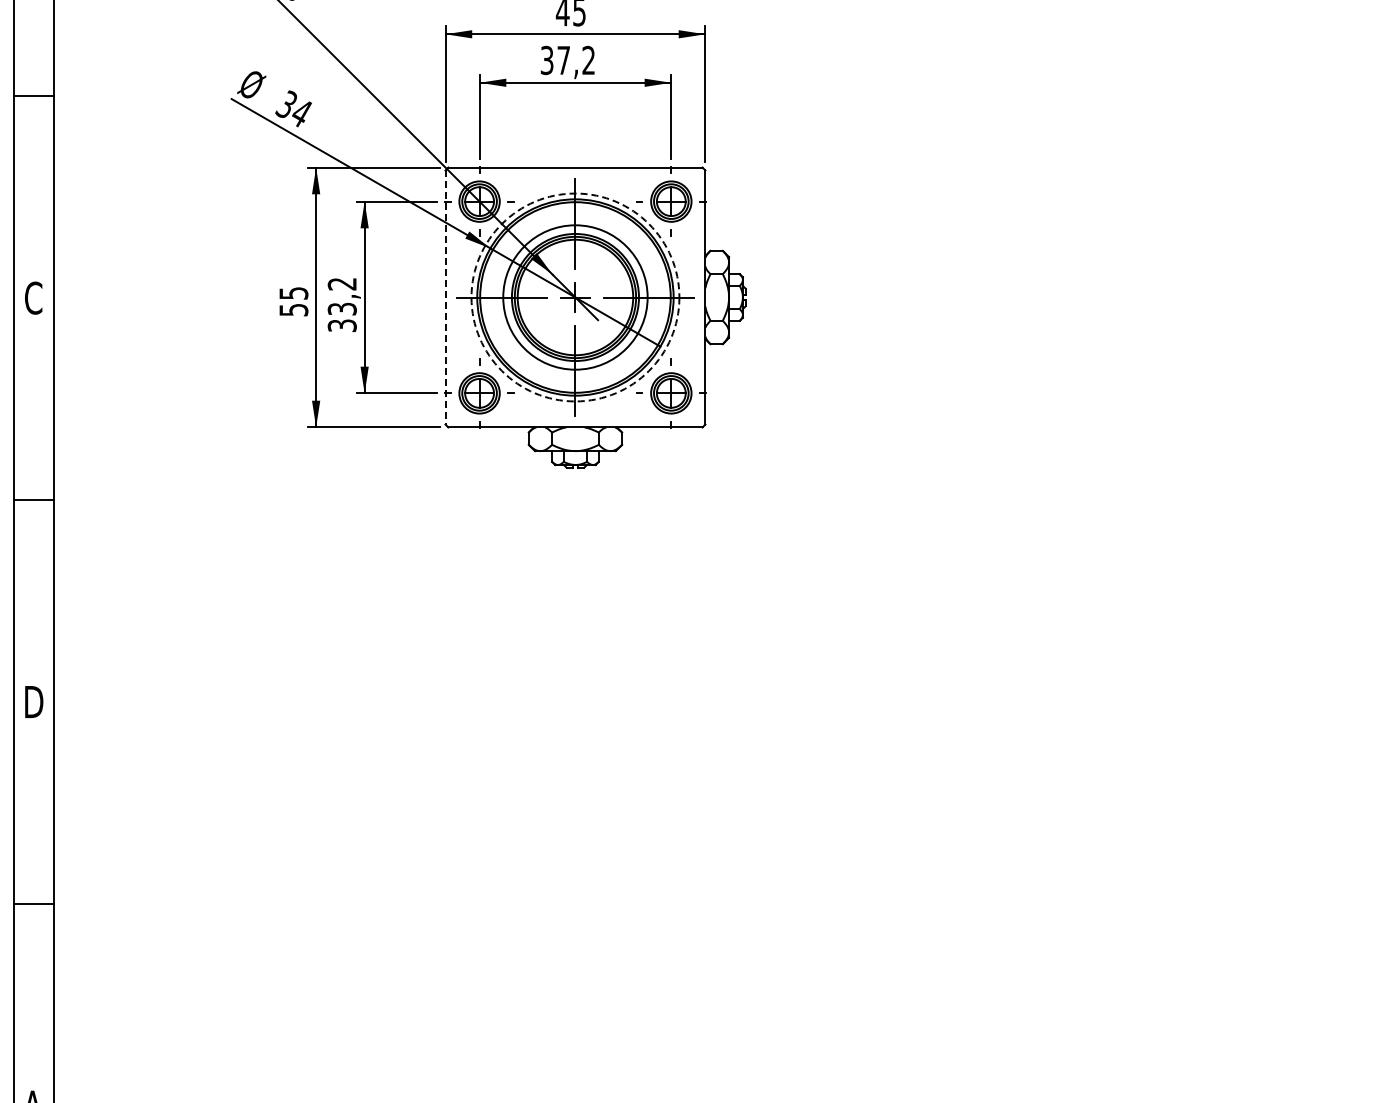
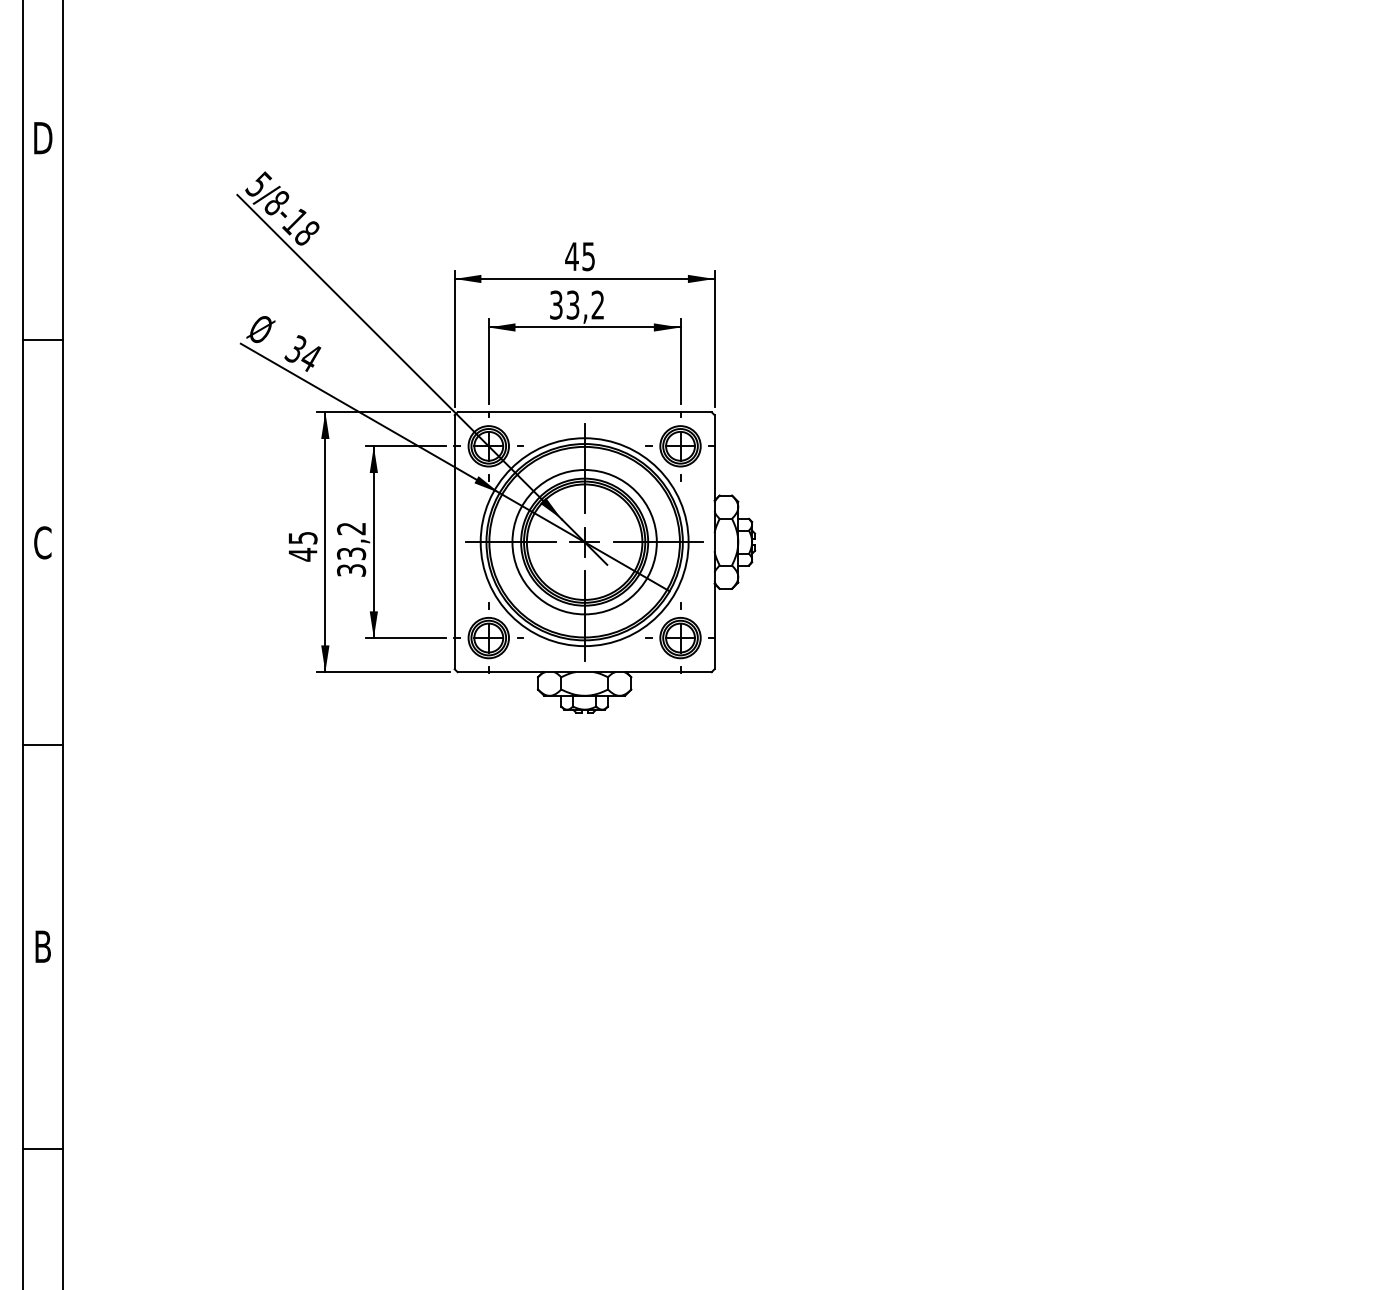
text: (563, 59) -> (572, 304), 37,2 -> 33,2
line: (445, 297) -> (454, 542), dashed -> solid
circle: (575, 297) -> (584, 542), dashed -> solid
text: (293, 309) -> (302, 554), 55 -> 45
text: (34, 701) -> (43, 946), D -> B

